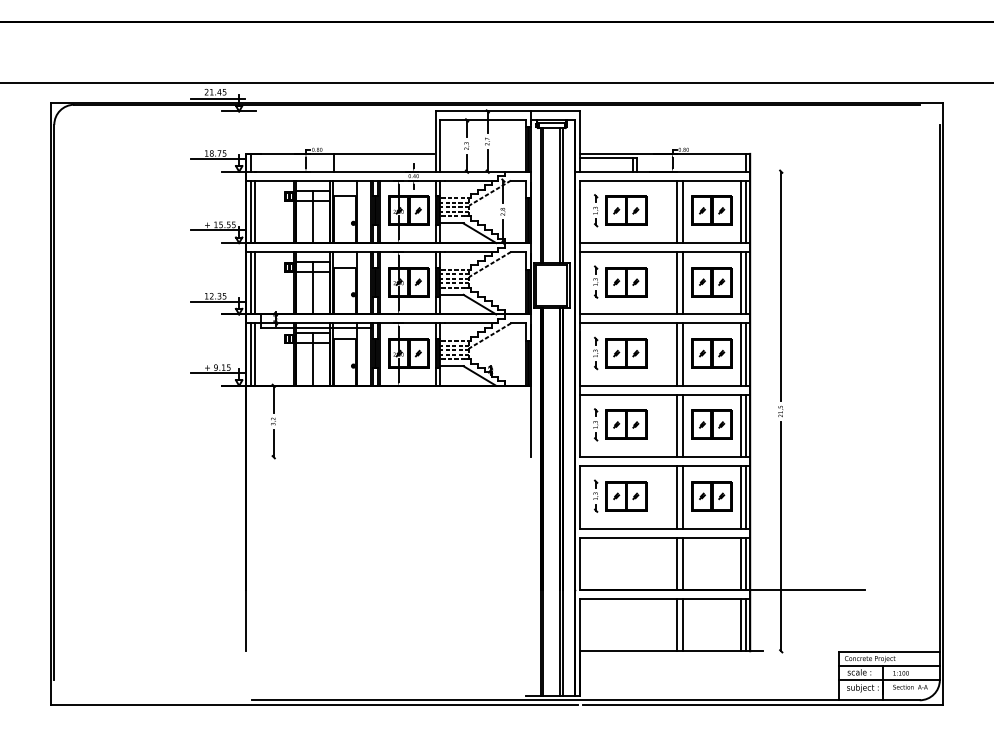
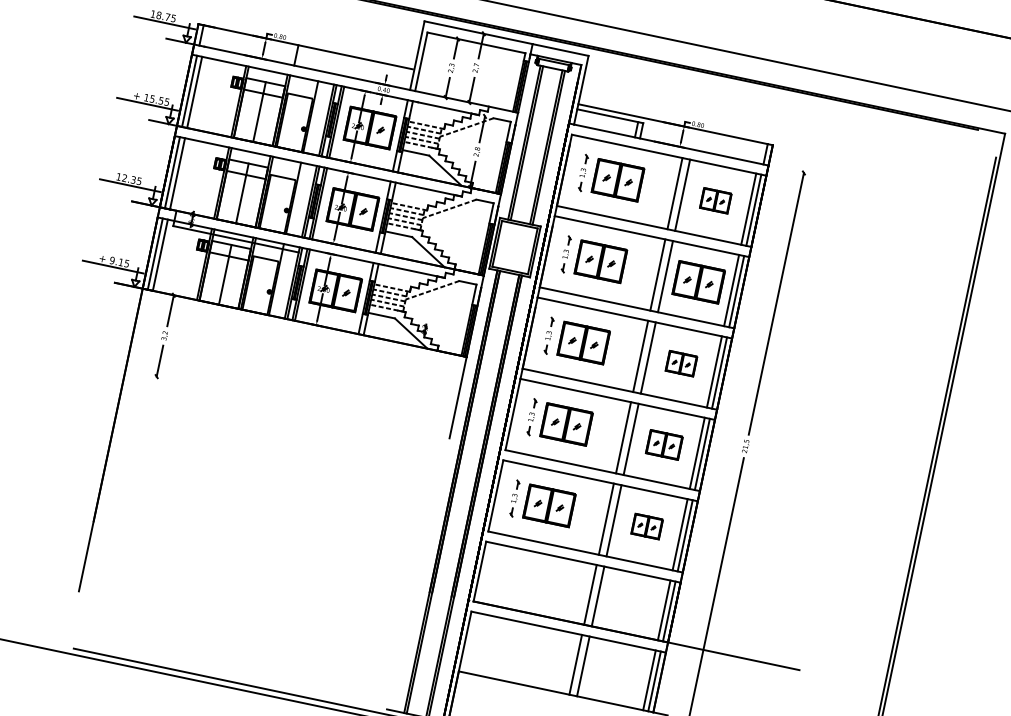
part: (711, 210) -> (715, 200), size x0.6
part: (711, 353) -> (680, 363), size x0.6
part: (711, 424) -> (663, 444), size x0.7
part: (711, 496) -> (646, 526), size x0.6

